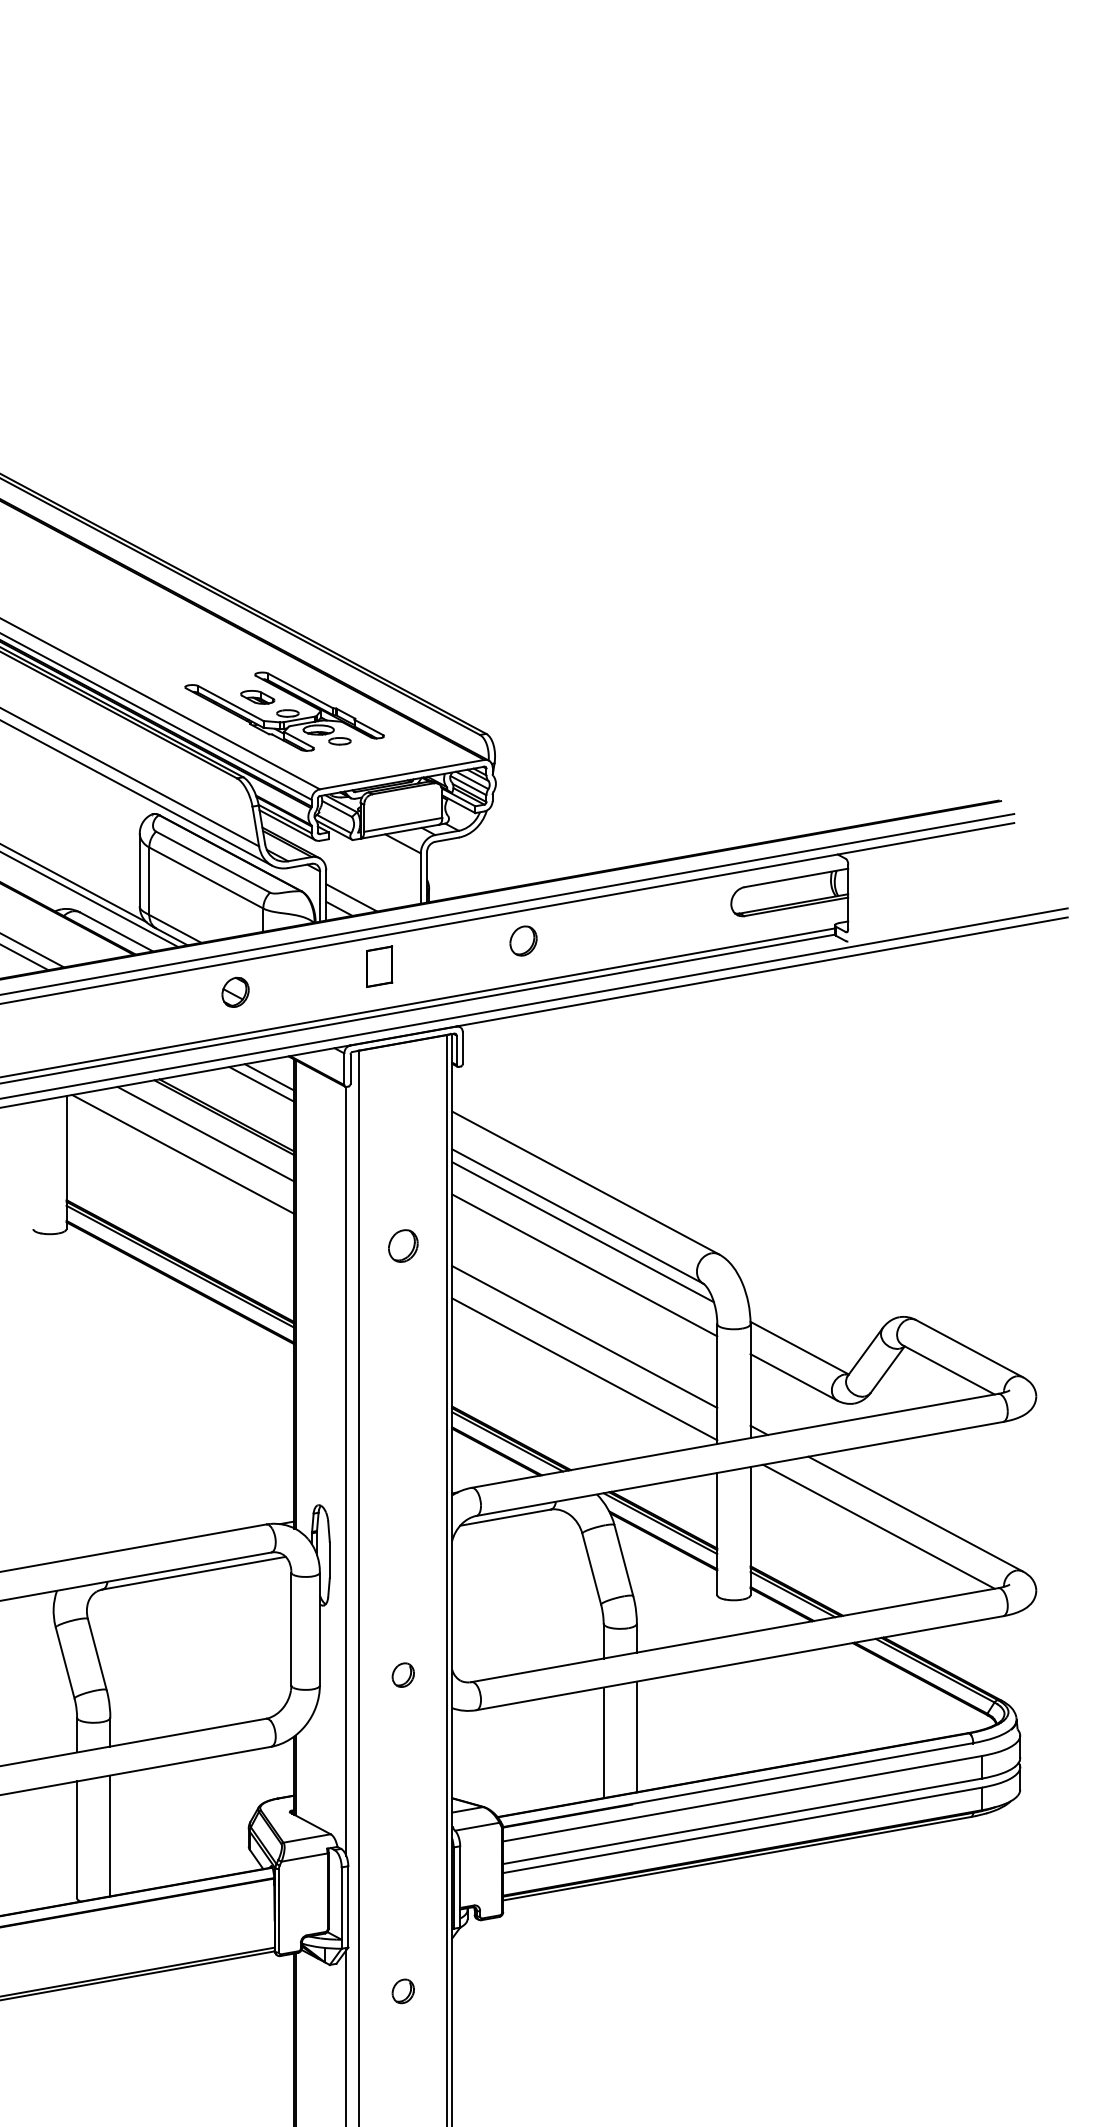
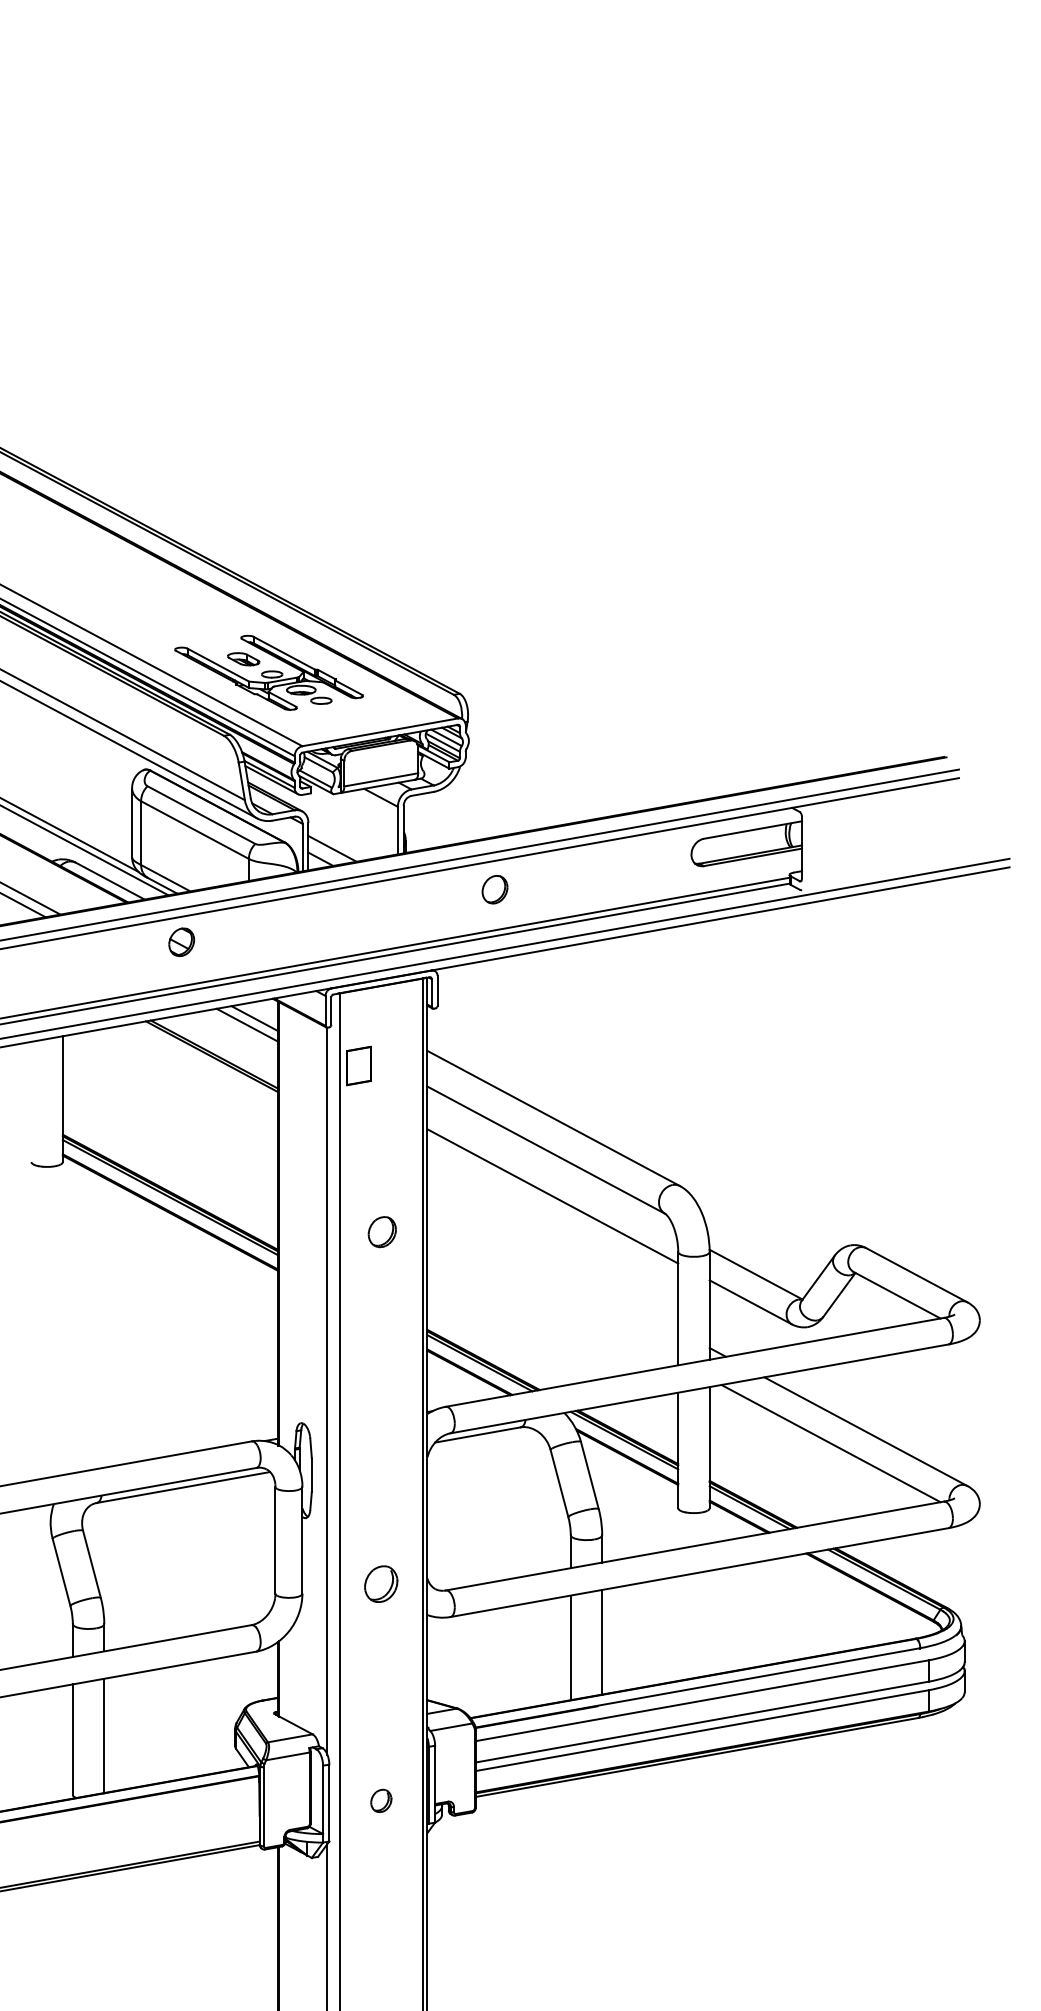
part: (379, 966) -> (358, 1065), moved
part: (235, 991) -> (181, 941), moved
line: (205, 1134) -> (194, 1072), removed
line: (183, 1154) -> (173, 1091), removed
line: (583, 1231) -> (551, 1164), removed
part: (402, 1246) -> (381, 1232), moved
line: (584, 1337) -> (552, 1264), removed
line: (584, 1369) -> (552, 1294), removed
part: (403, 1674) -> (381, 1583), size x1.6
part: (403, 1990) -> (381, 1800), moved

